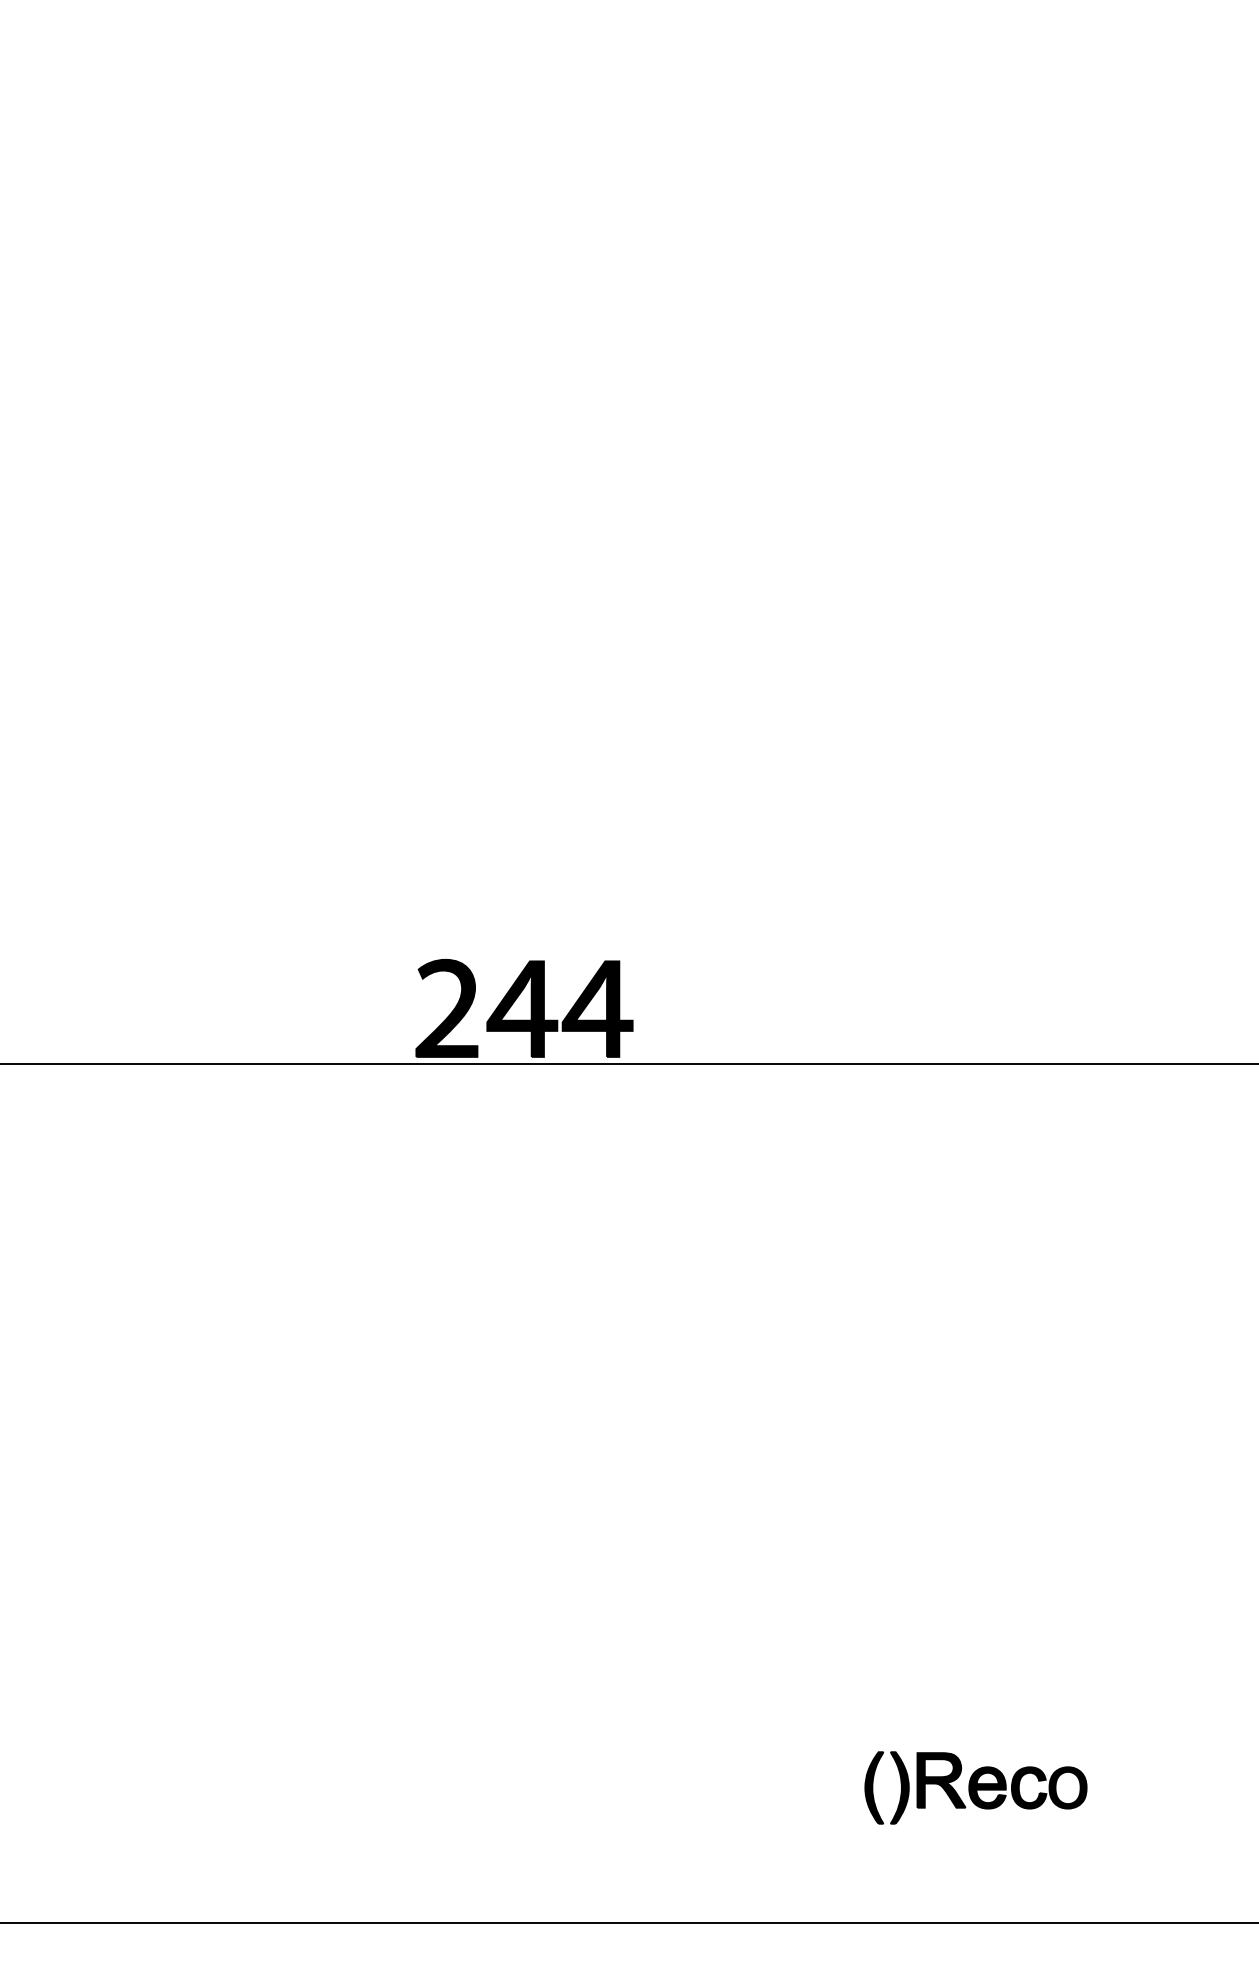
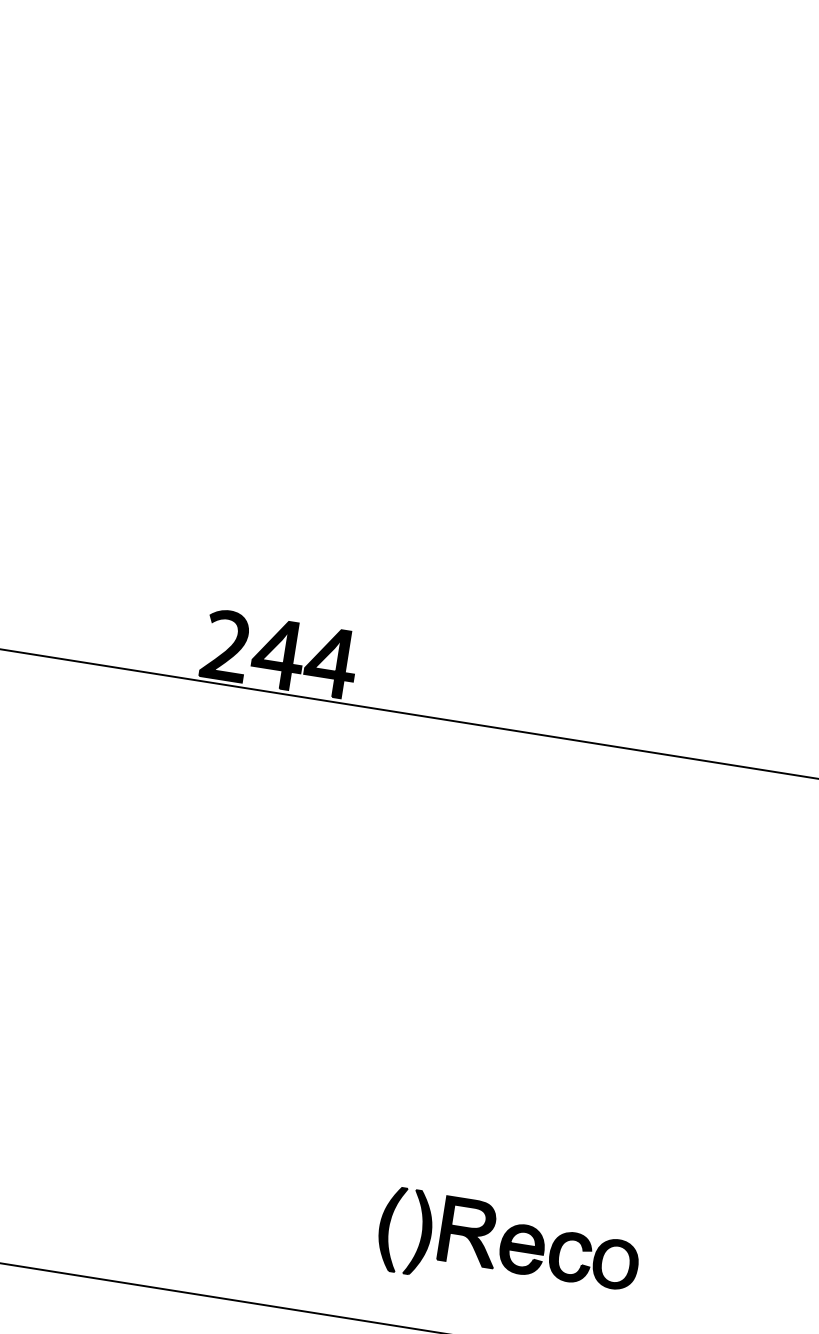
part: (975, 1787) -> (508, 1247), size x1.67

